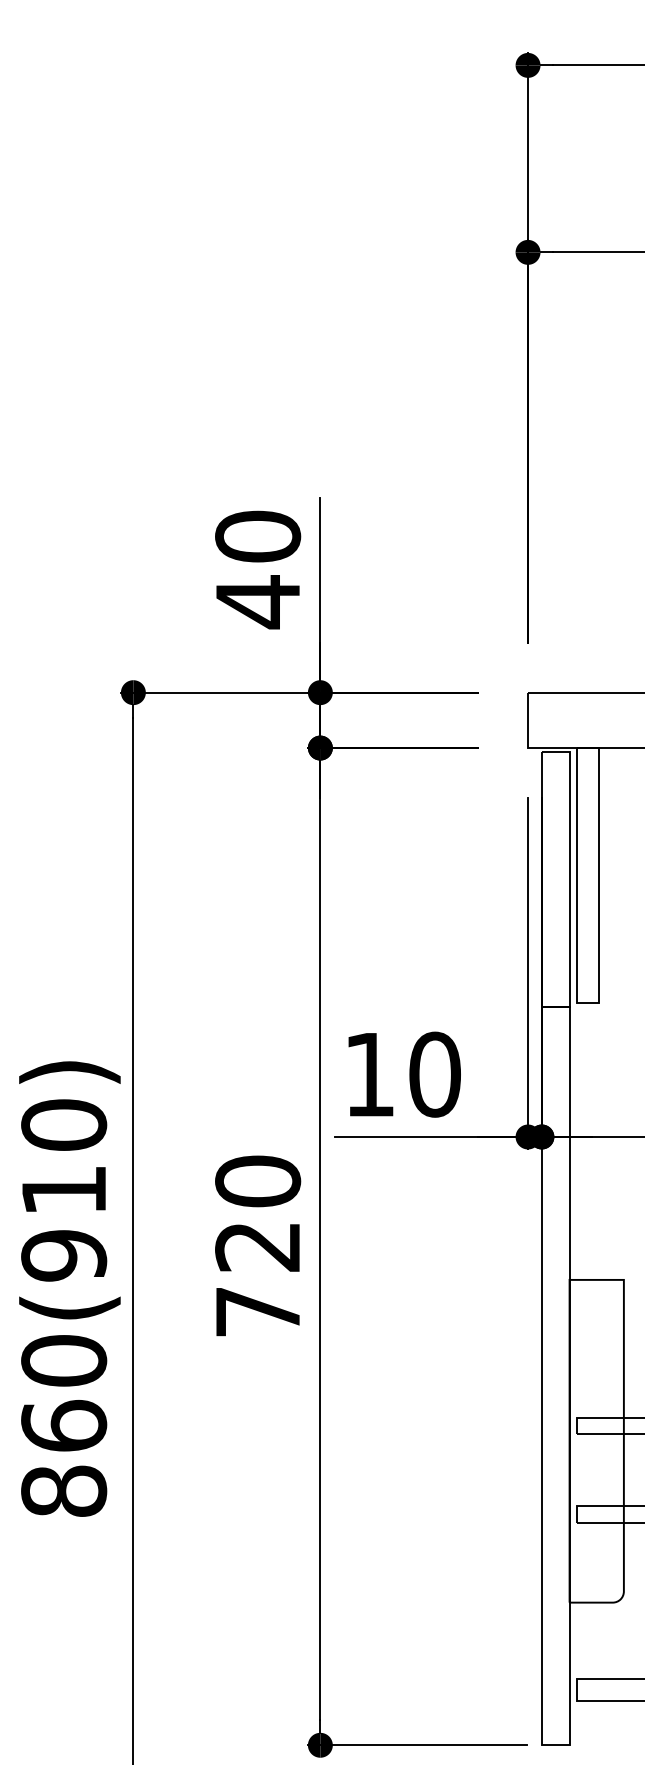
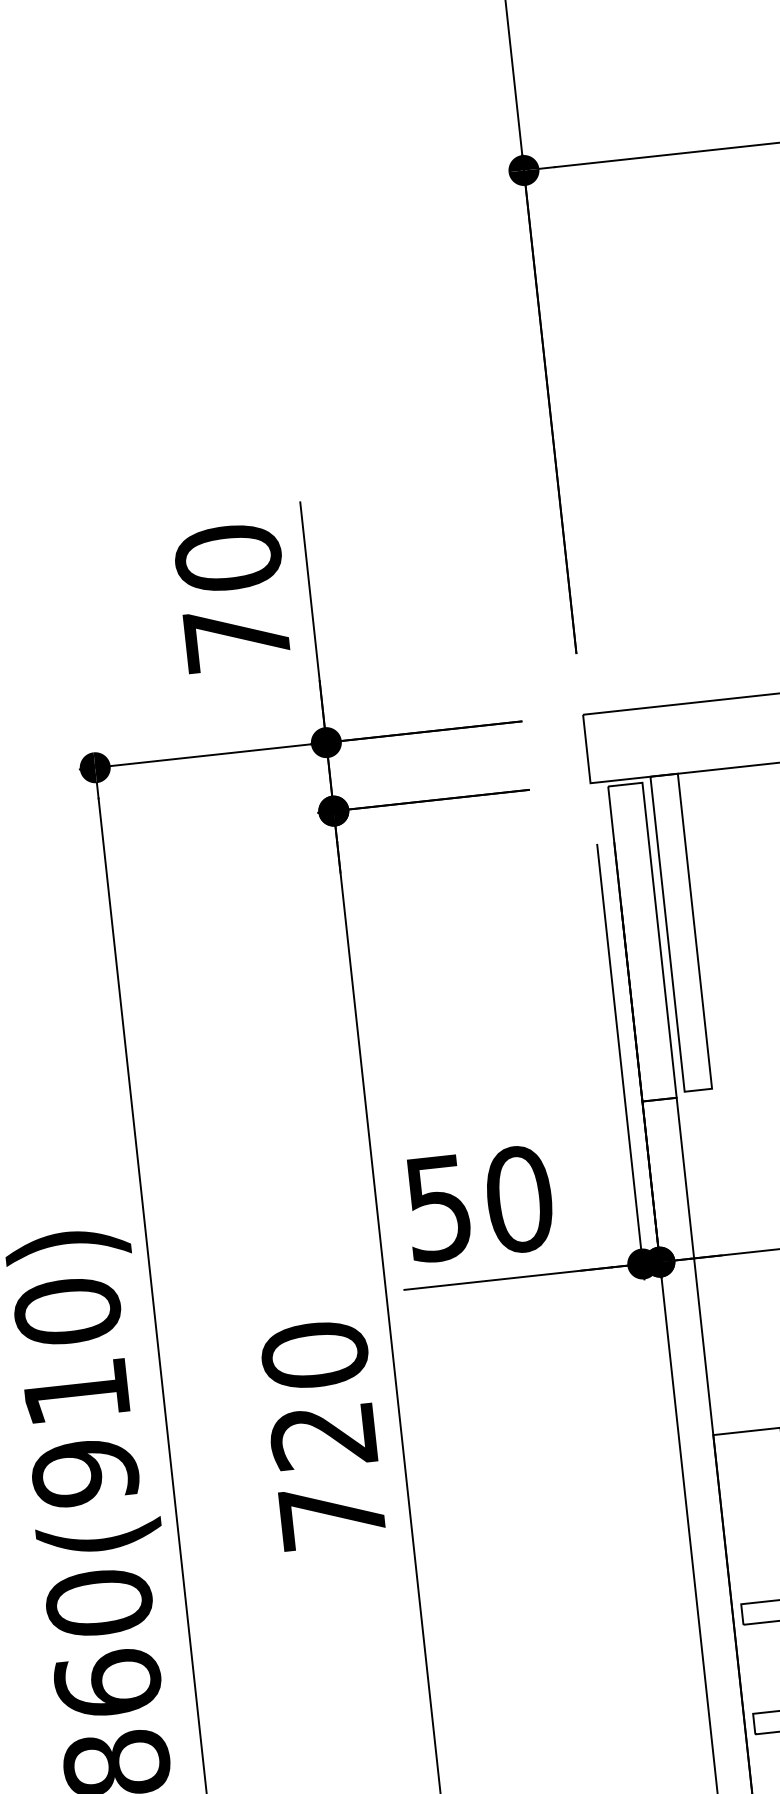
text: (257, 602) -> (236, 639), 40 -> 70
text: (369, 1075) -> (438, 1209), 10 -> 50

